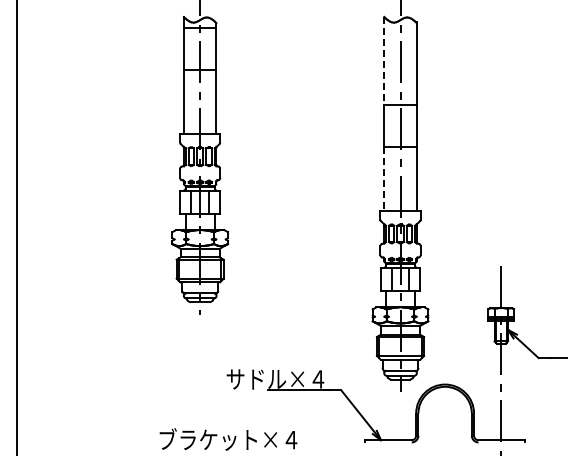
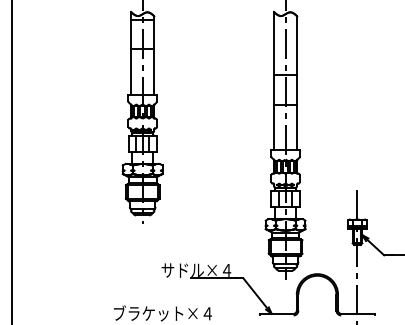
line: (384, 60) -> (274, 43), dashed -> solid
line: (384, 179) -> (274, 127), dashed -> solid

